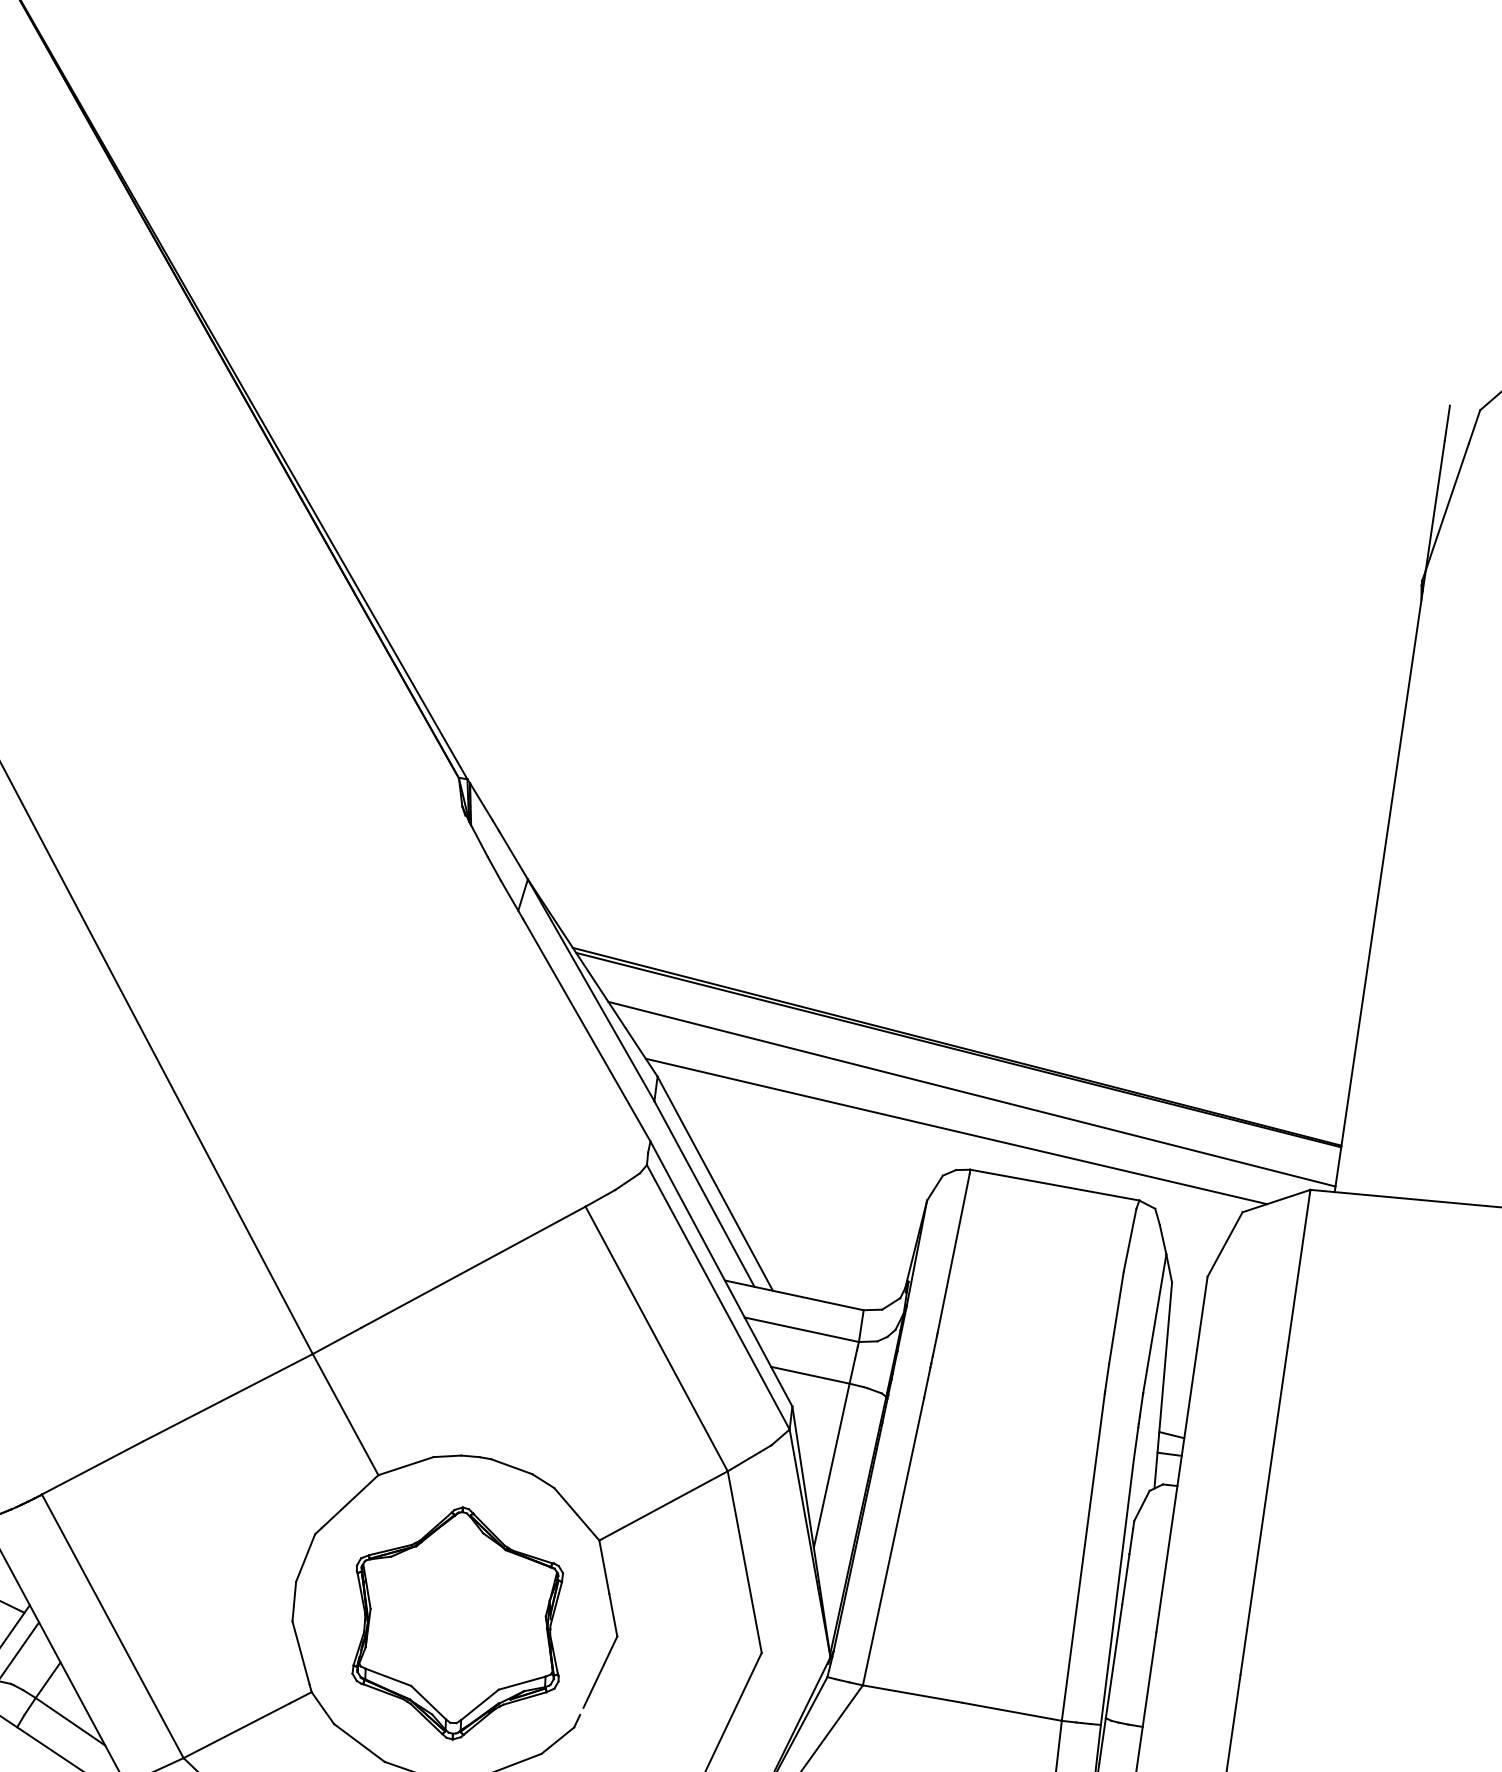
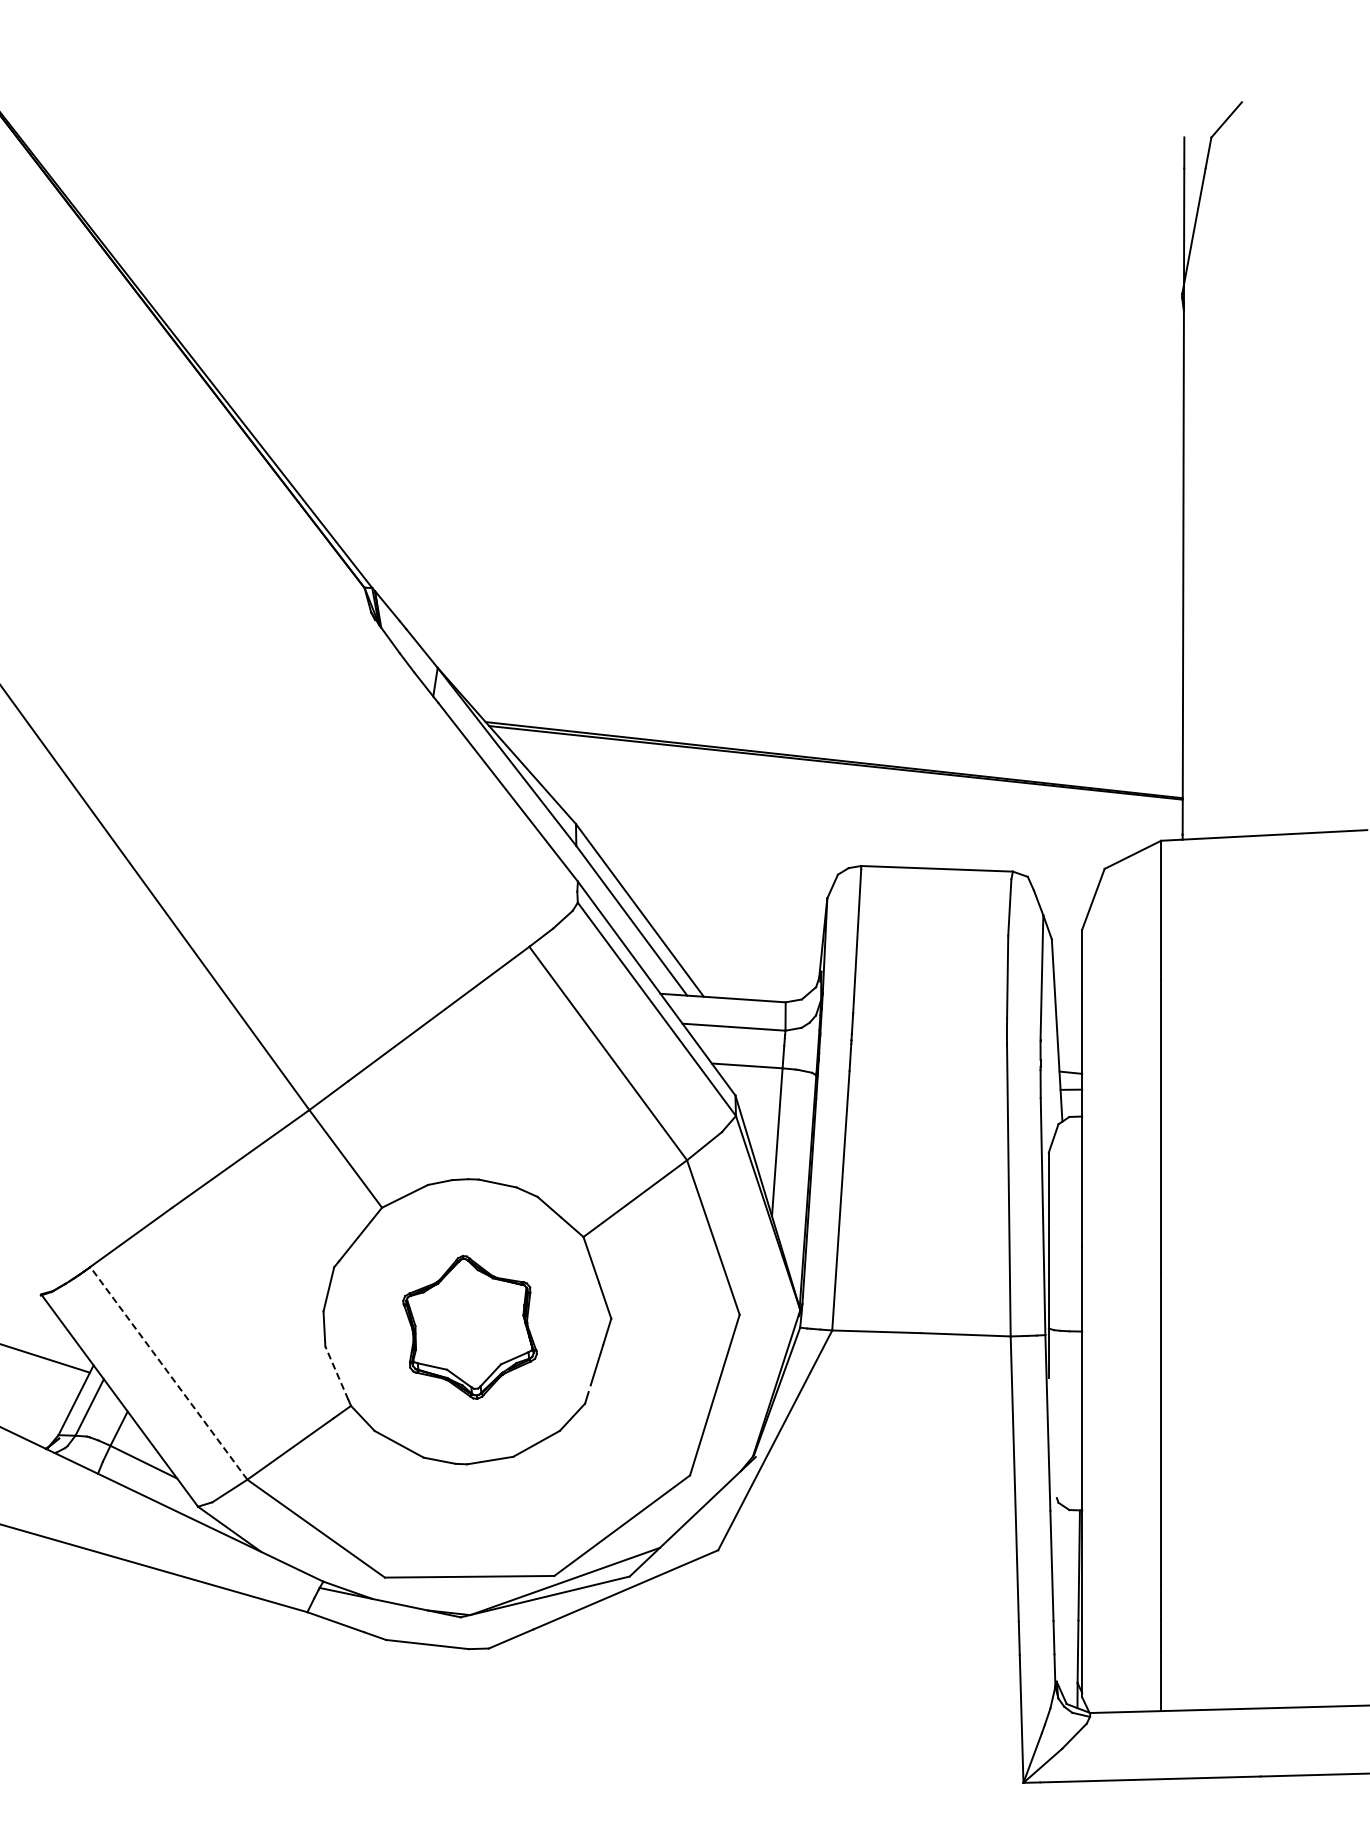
line: (971, 1093) -> (852, 799), removed
line: (956, 1130) -> (844, 833), removed
part: (457, 1623) -> (469, 1327), size x0.7
line: (112, 1625) -> (168, 1372), solid -> dashed
line: (300, 1653) -> (336, 1373), solid -> dashed

